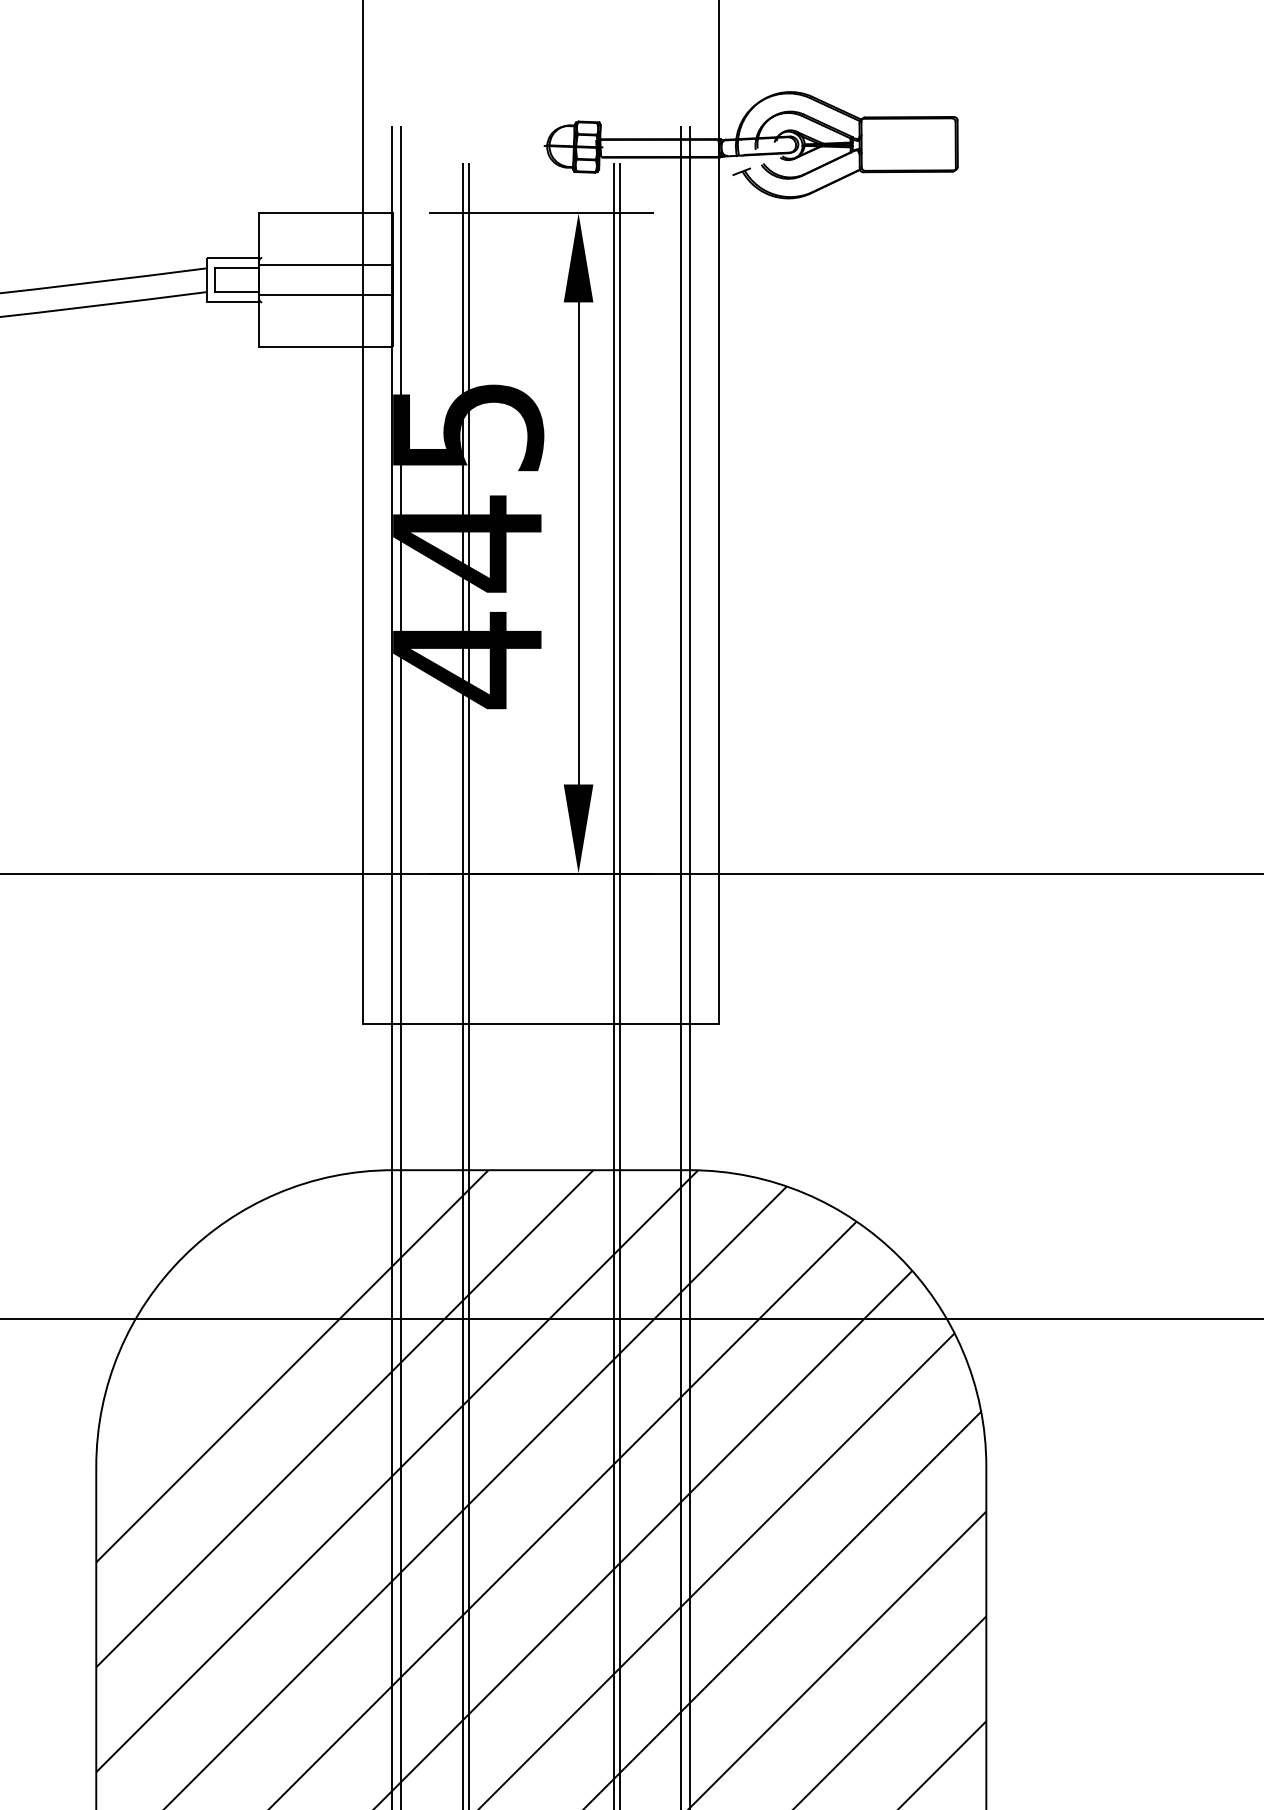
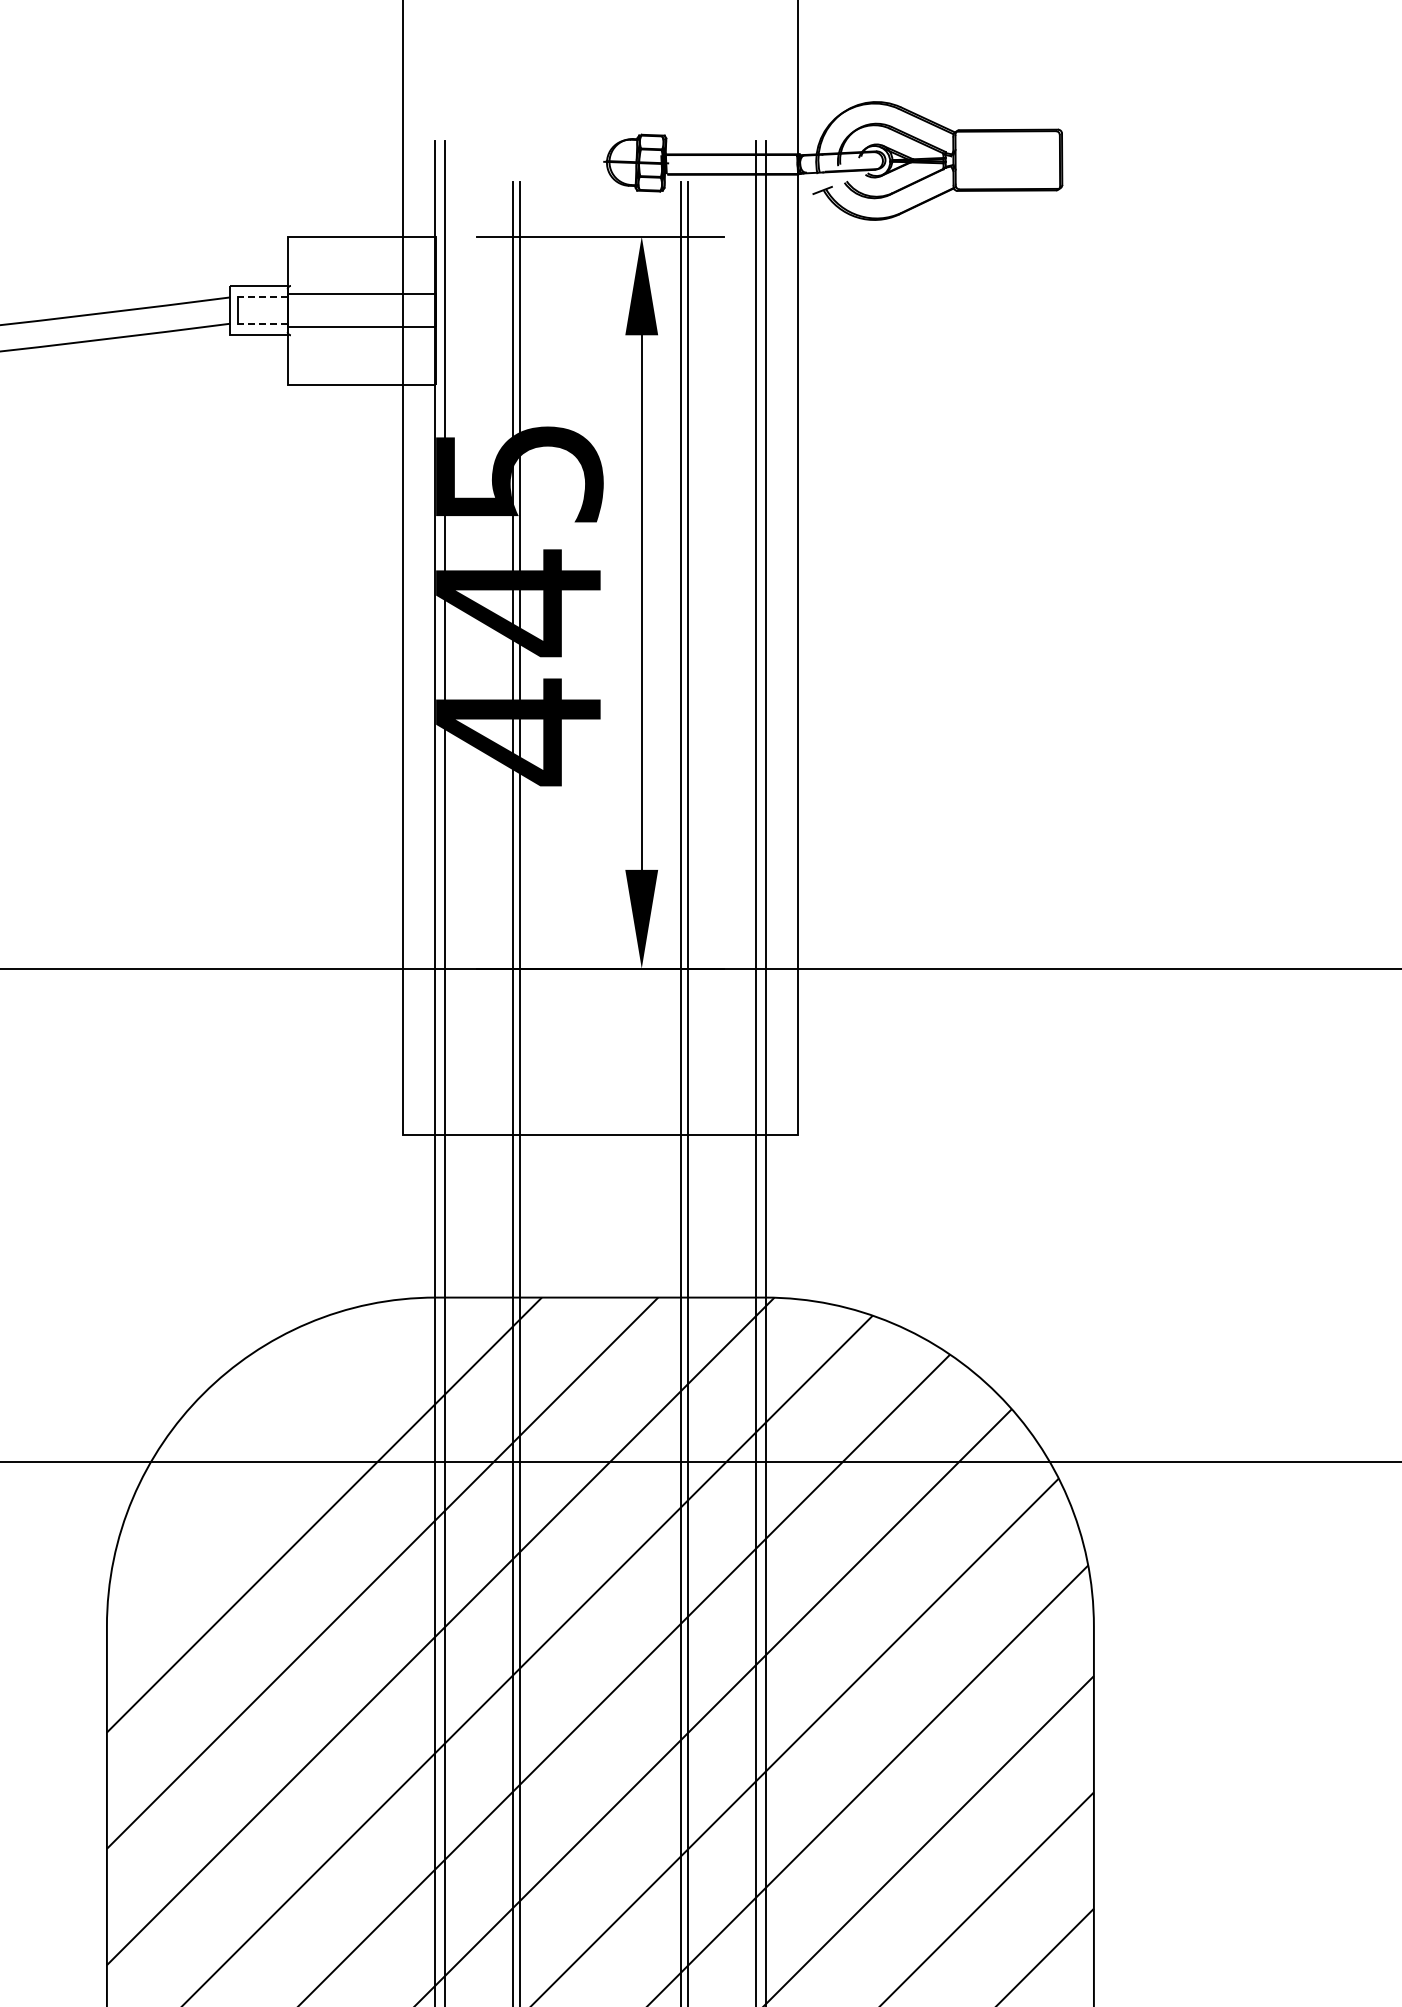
line: (237, 268) -> (263, 297), solid -> dashed
line: (237, 291) -> (263, 323), solid -> dashed

